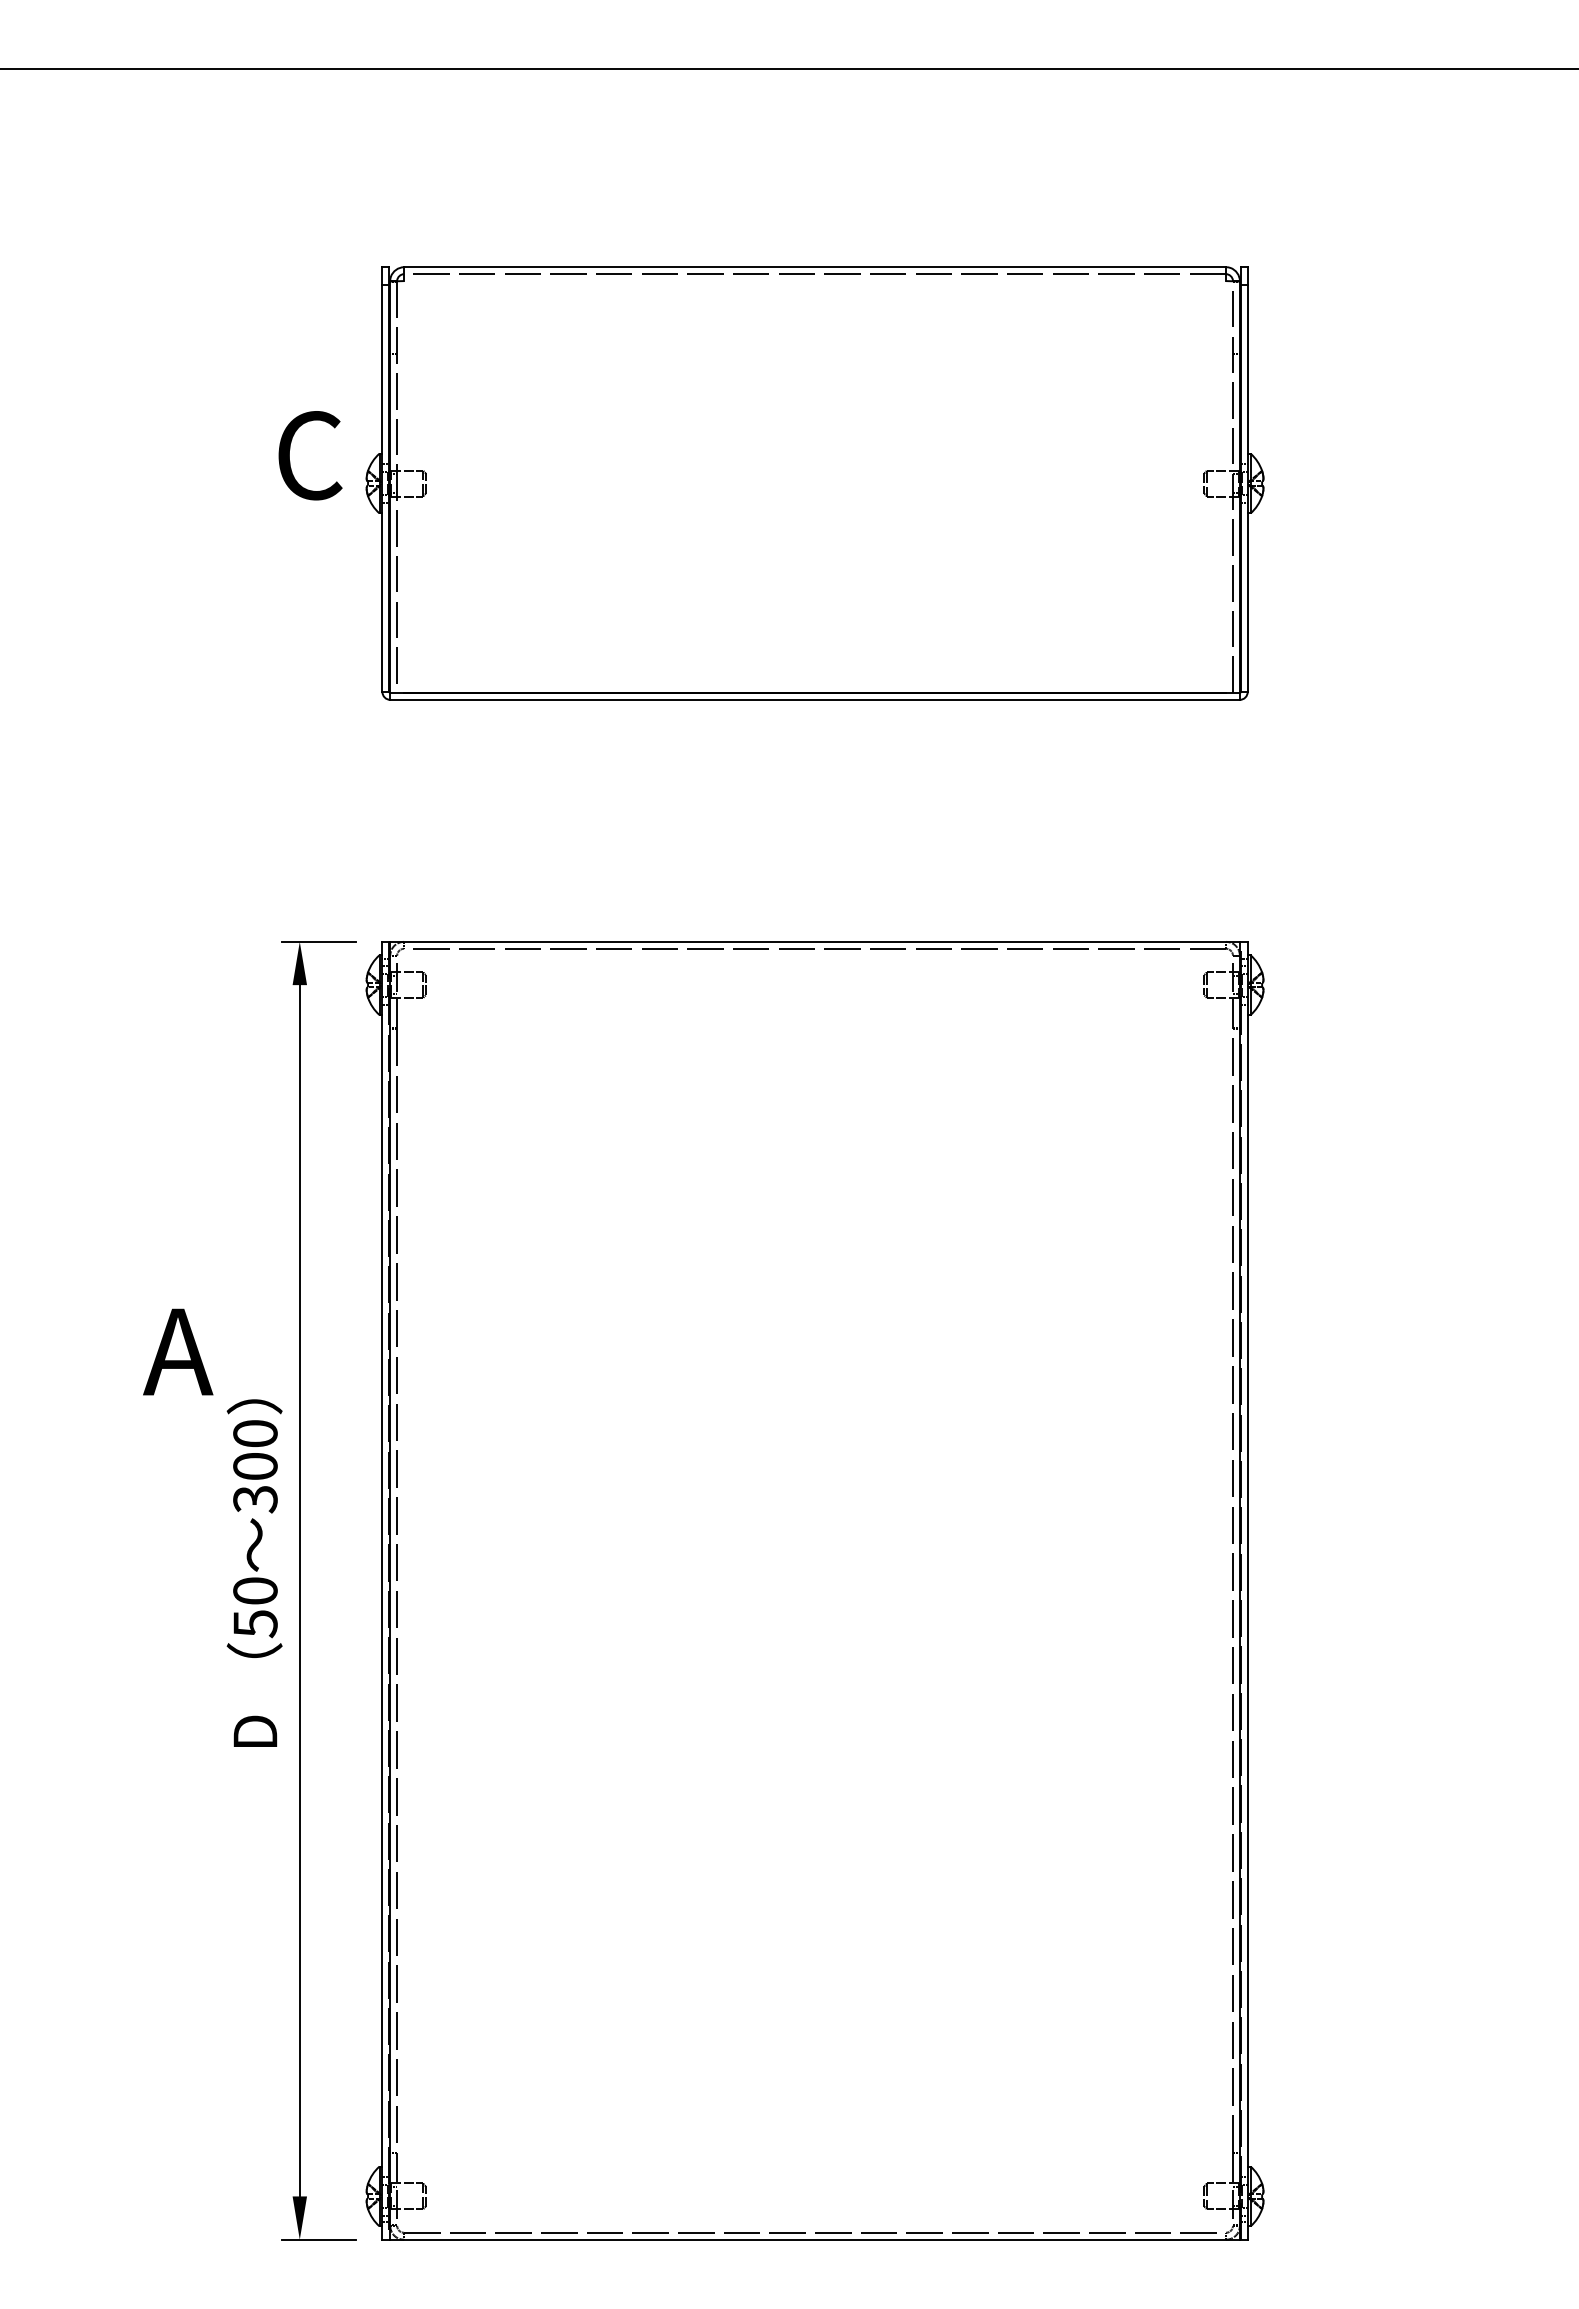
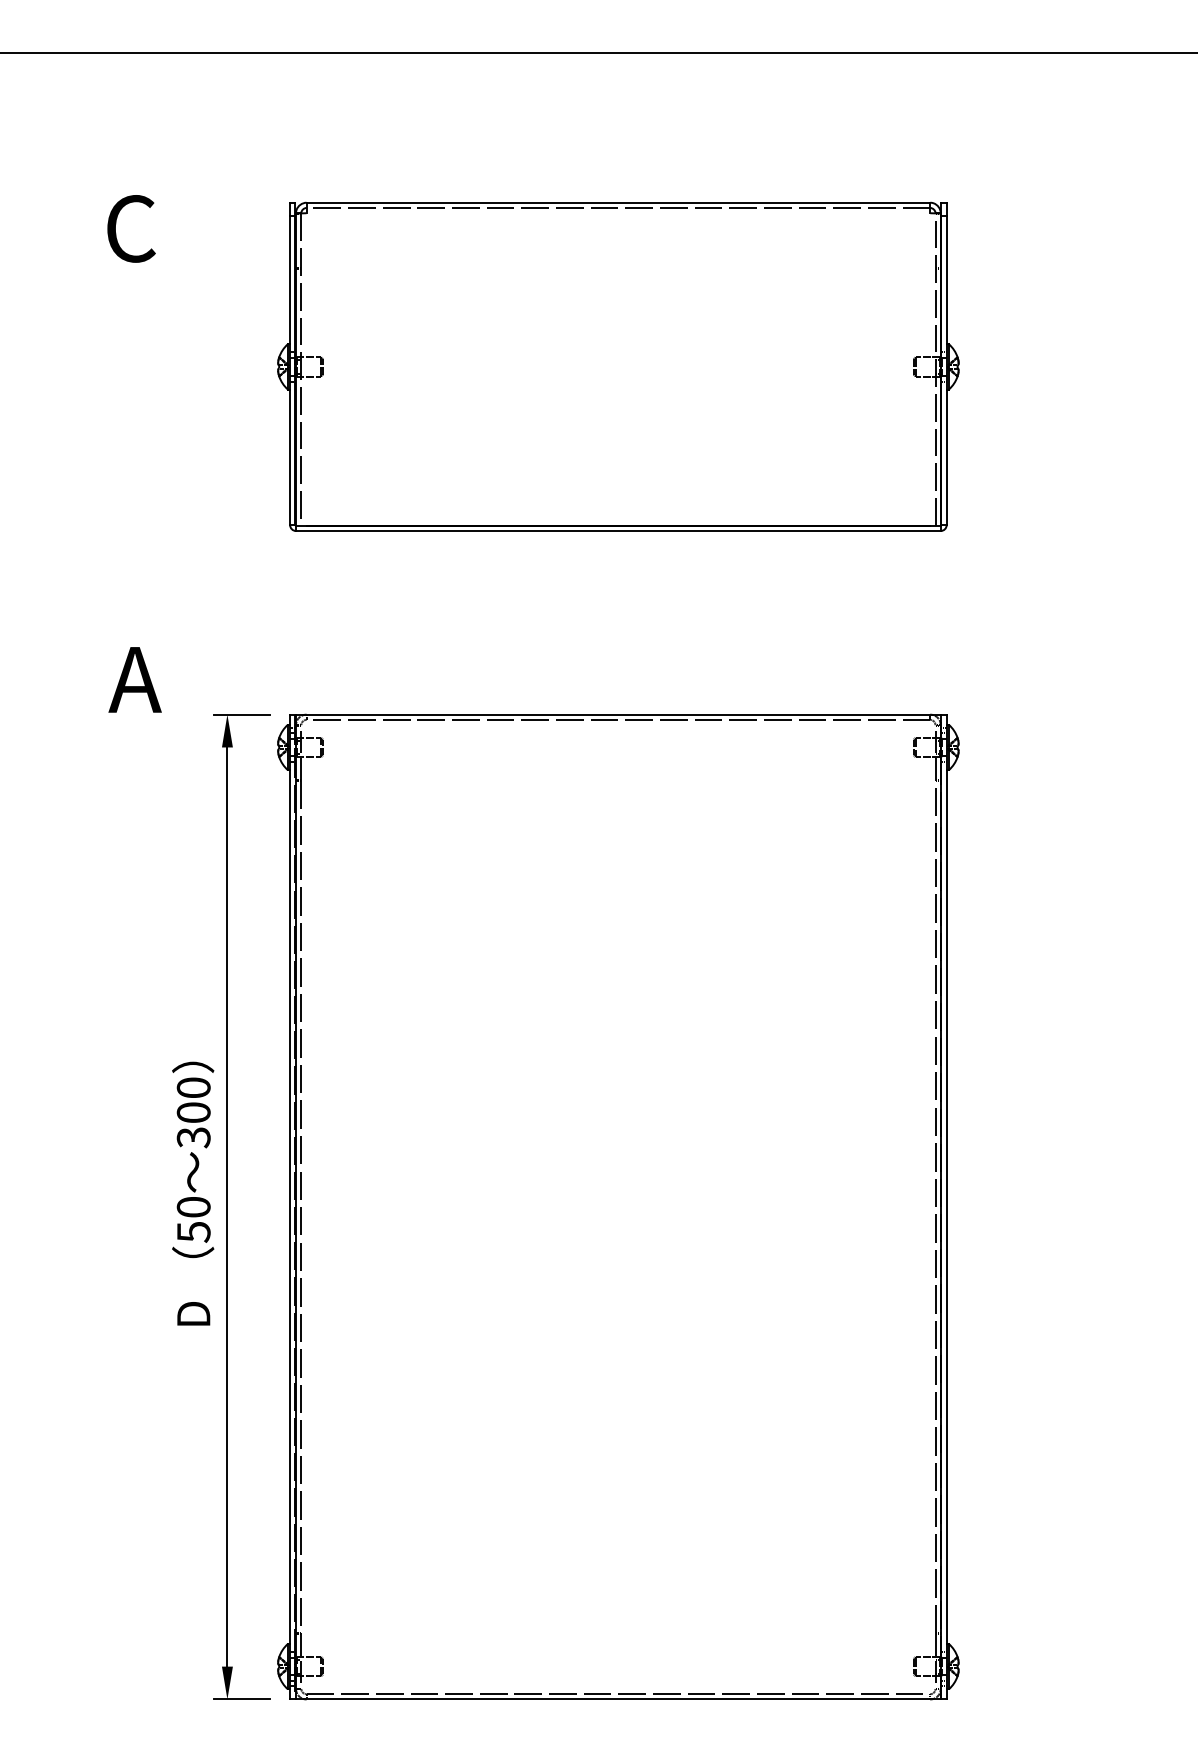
text: (310, 455) -> (131, 228), moved
text: (178, 1351) -> (135, 679), moved

